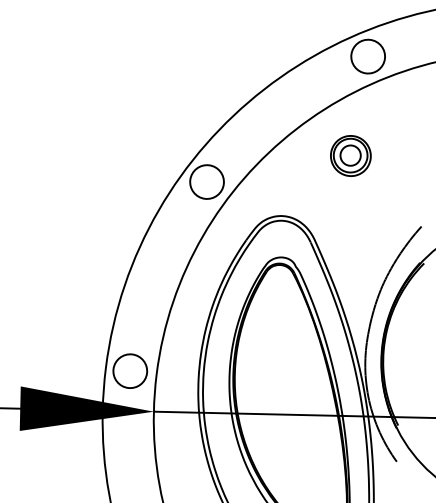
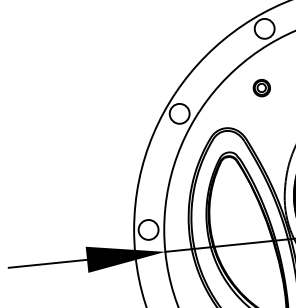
part: (350, 154) -> (261, 87), size x0.7

